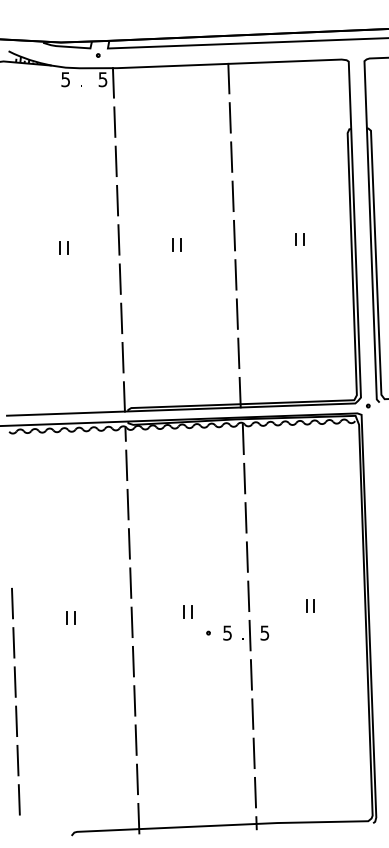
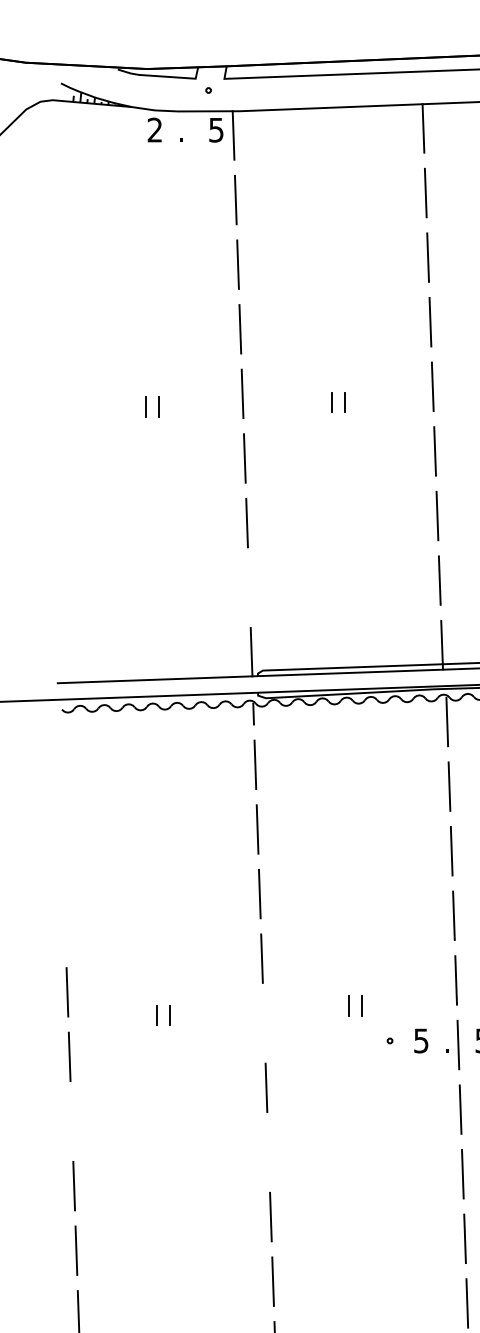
text: (65, 79) -> (154, 129), 5 -> 2
line: (122, 357) -> (248, 587), removed
line: (131, 622) -> (263, 1023), removed
line: (14, 681) -> (70, 1120), removed
line: (134, 700) -> (268, 1151), removed

